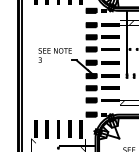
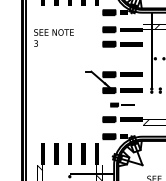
part: (102, 49) -> (122, 58), removed
text: (54, 55) -> (53, 37), moved
part: (102, 87) -> (122, 104), size x0.6

